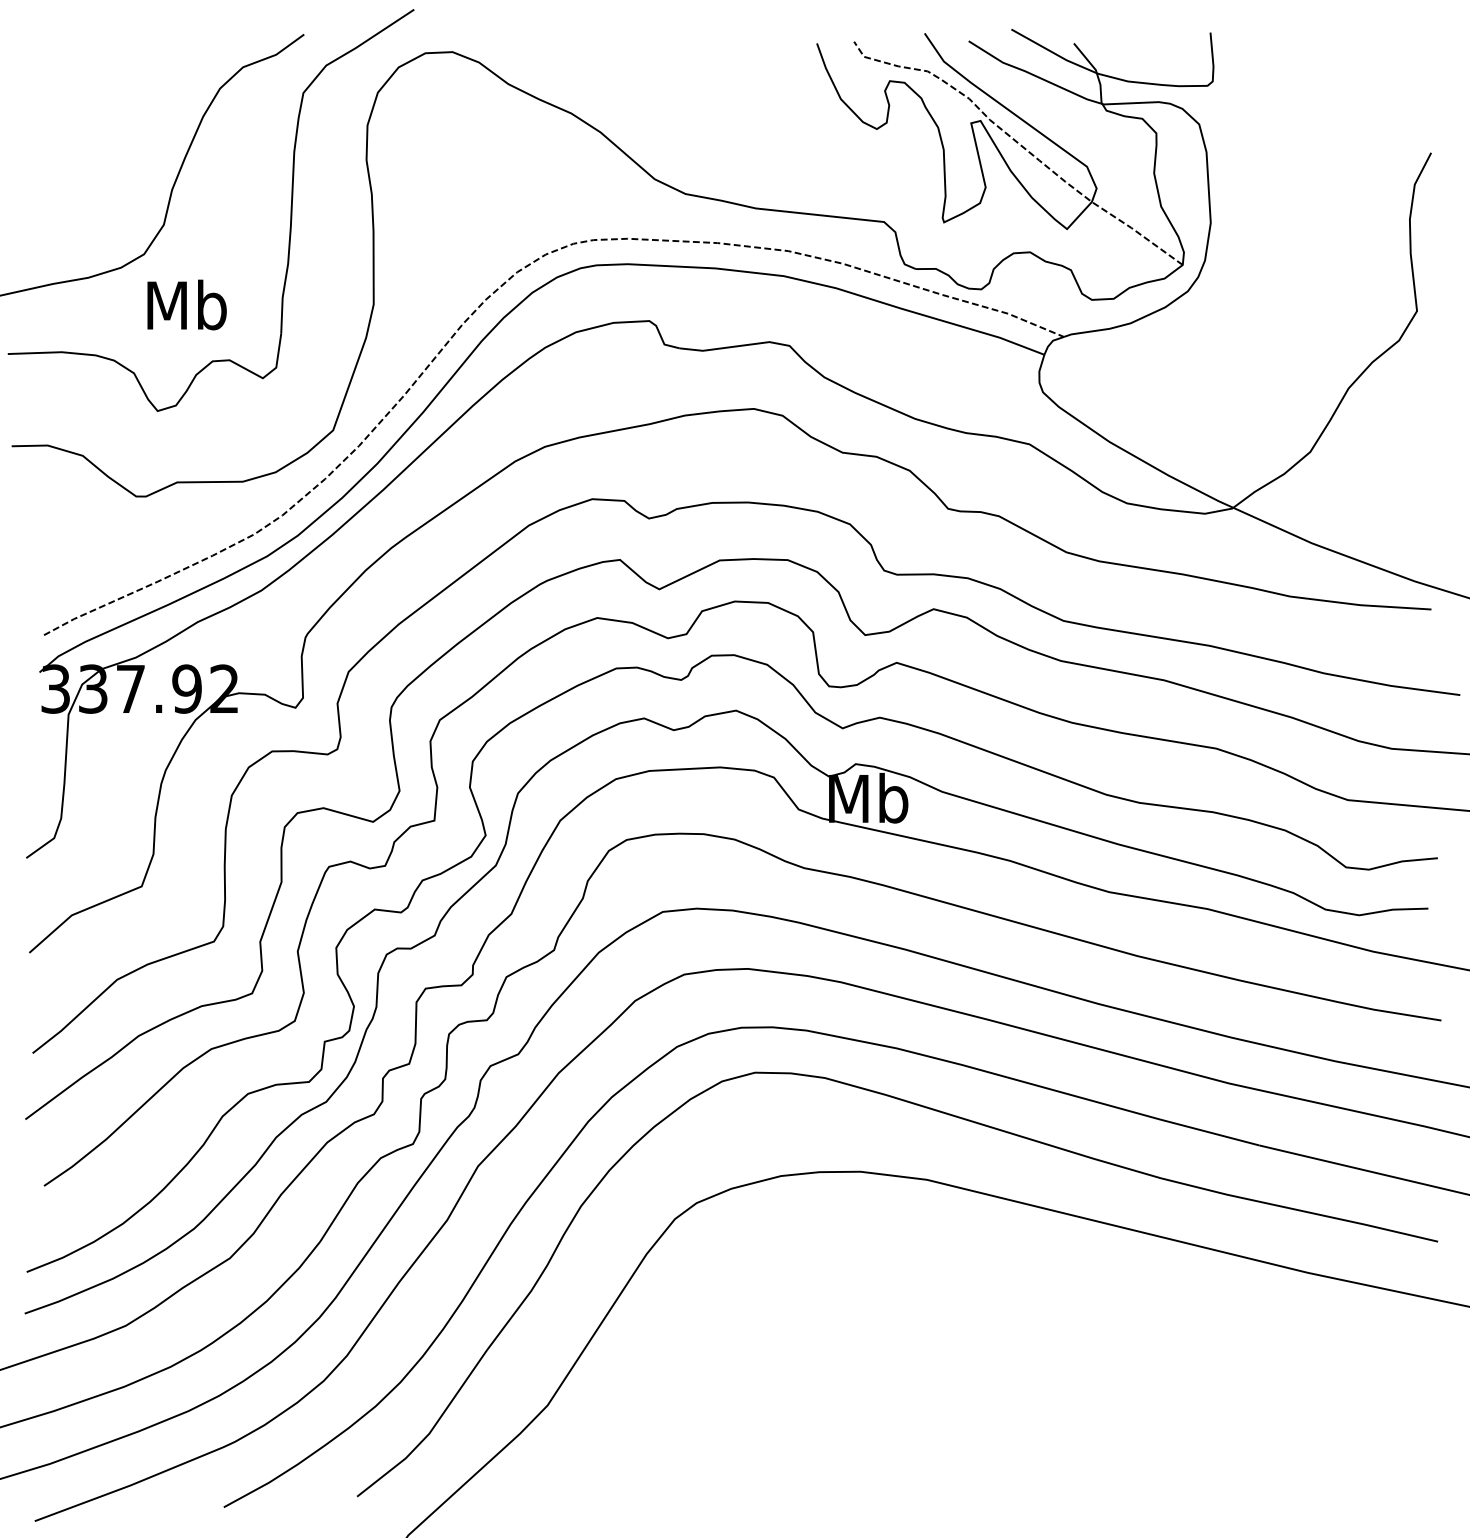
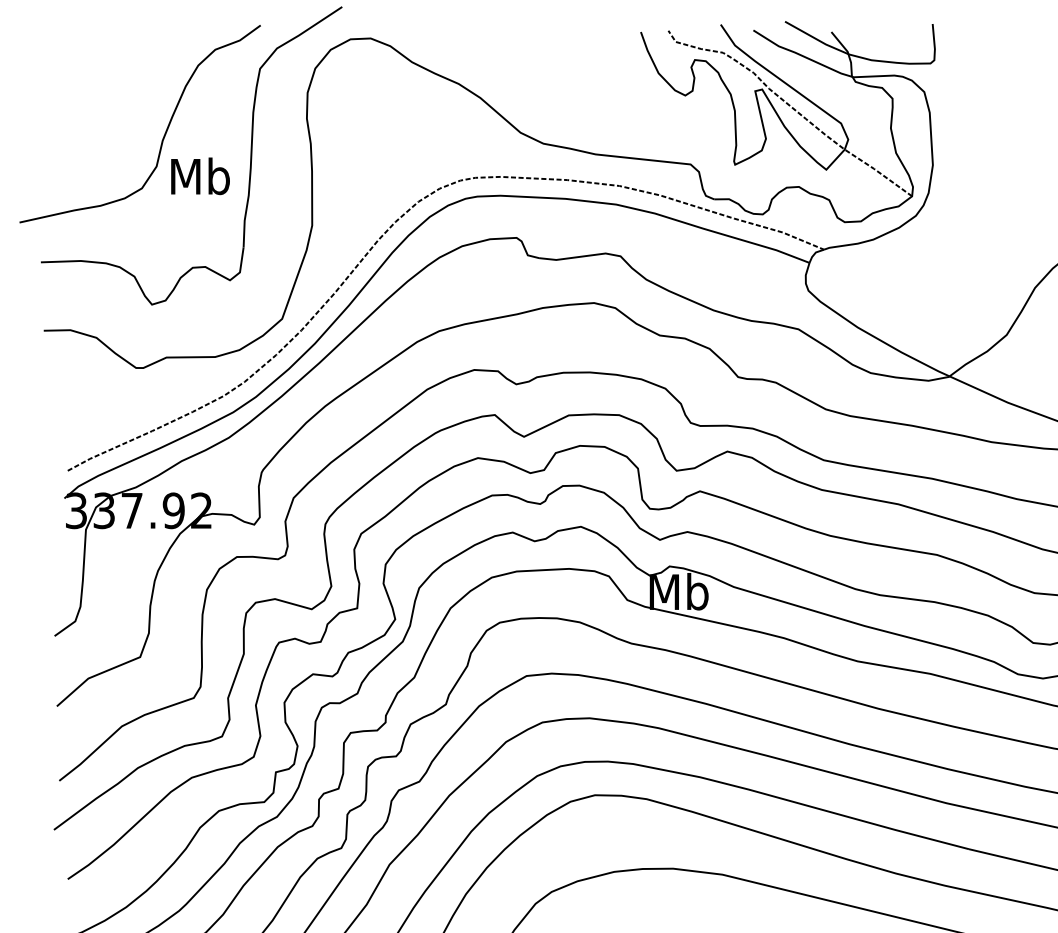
text: (186, 304) -> (200, 175), moved

